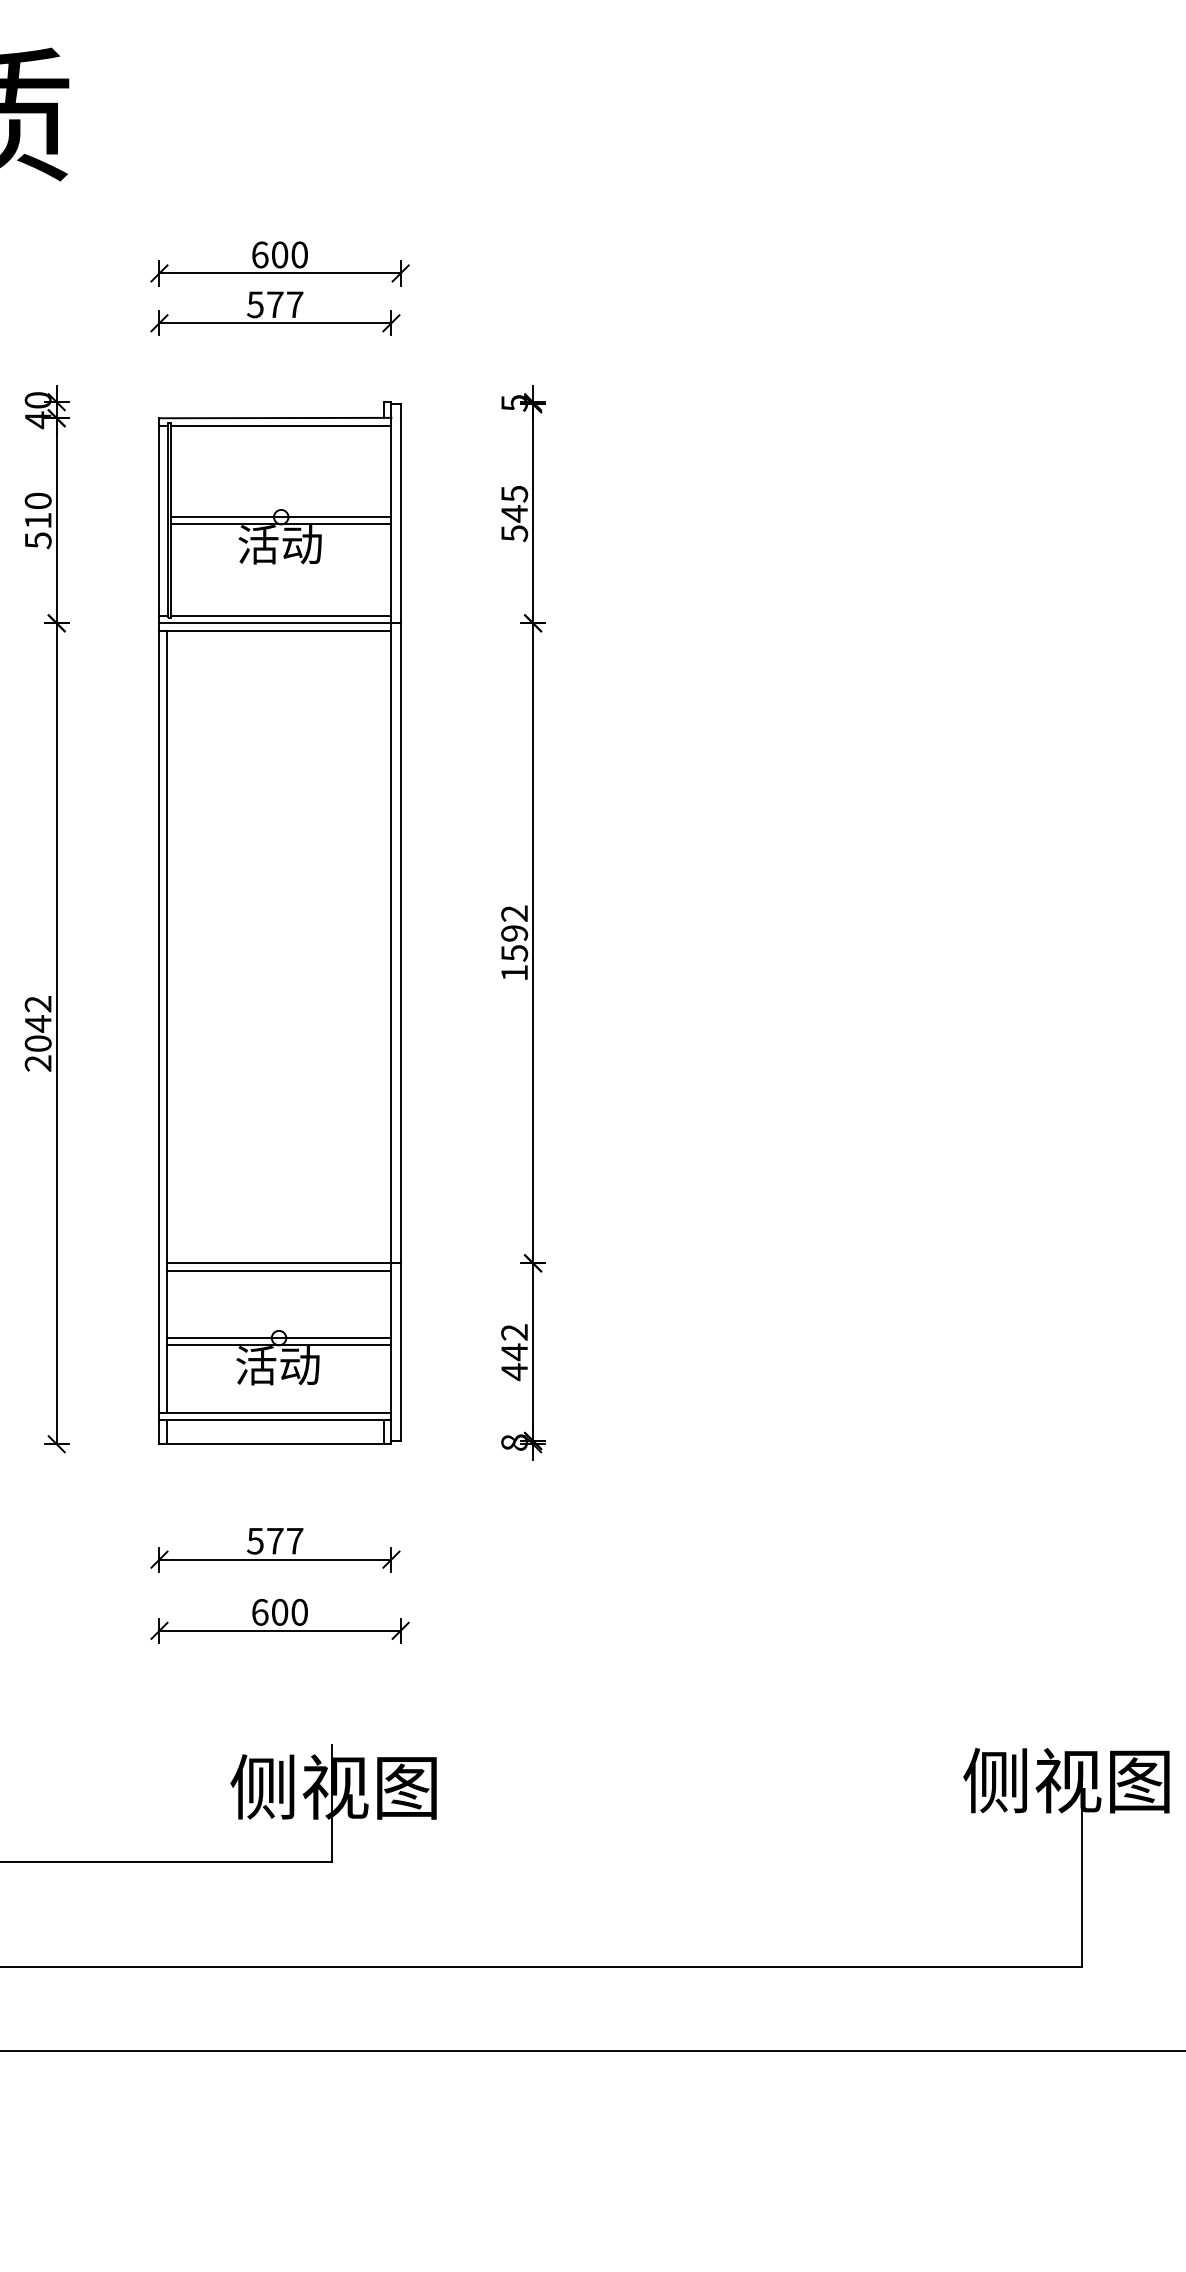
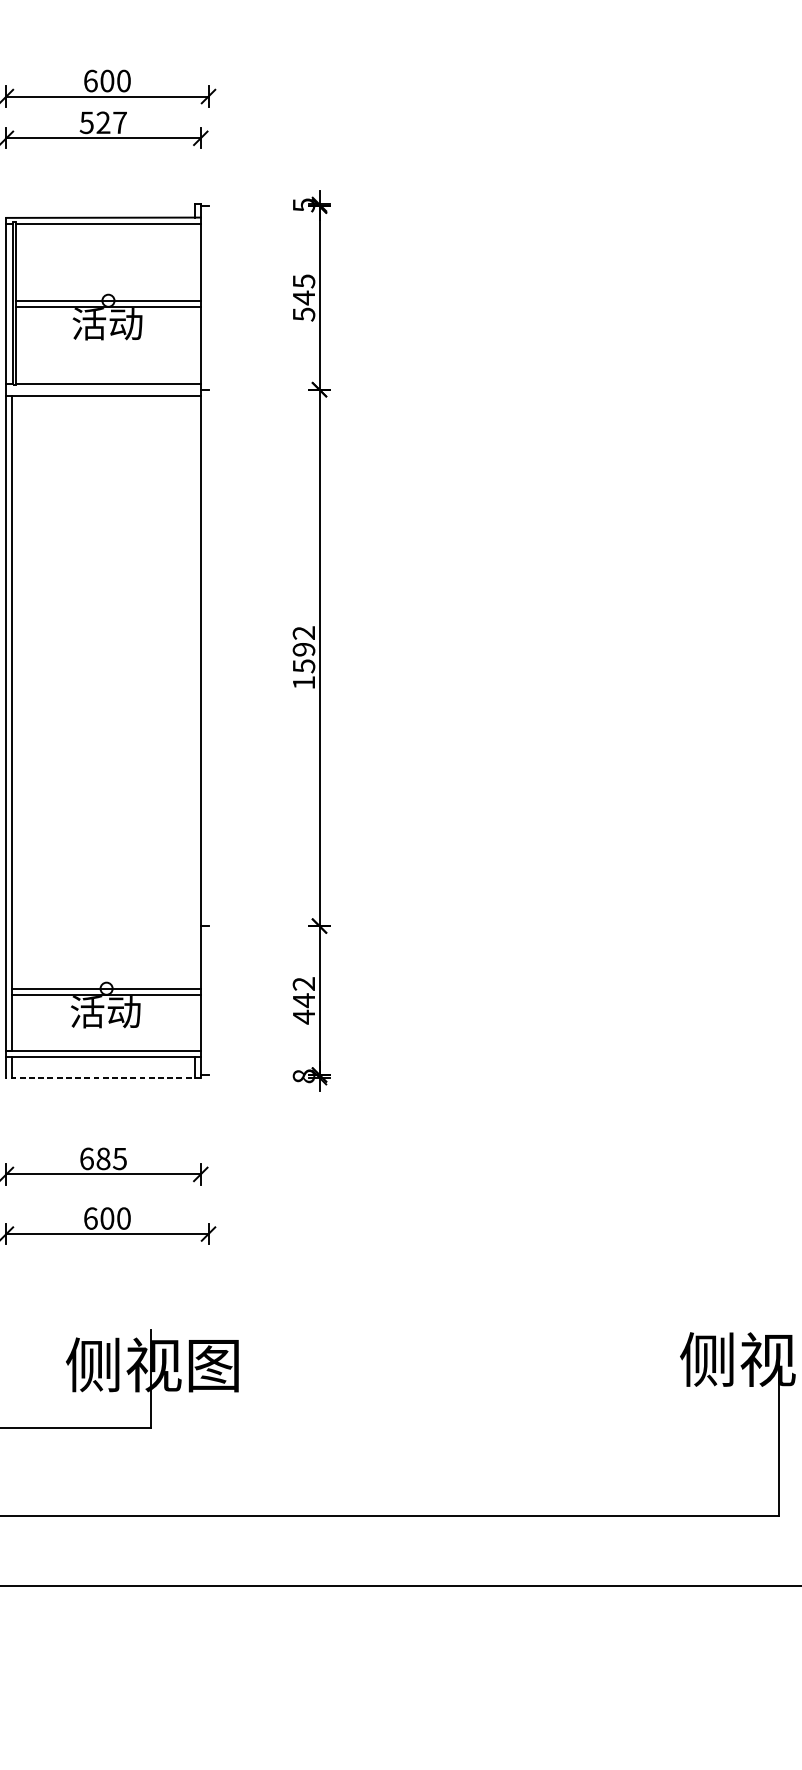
text: (275, 304) -> (103, 122), 577 -> 527
line: (275, 623) -> (103, 389), removed
line: (400, 922) -> (208, 640), removed
line: (278, 1263) -> (106, 926), removed
line: (278, 1270) -> (106, 932), removed
line: (275, 1444) -> (103, 1077), solid -> dashed
text: (275, 1540) -> (103, 1158), 577 -> 685

